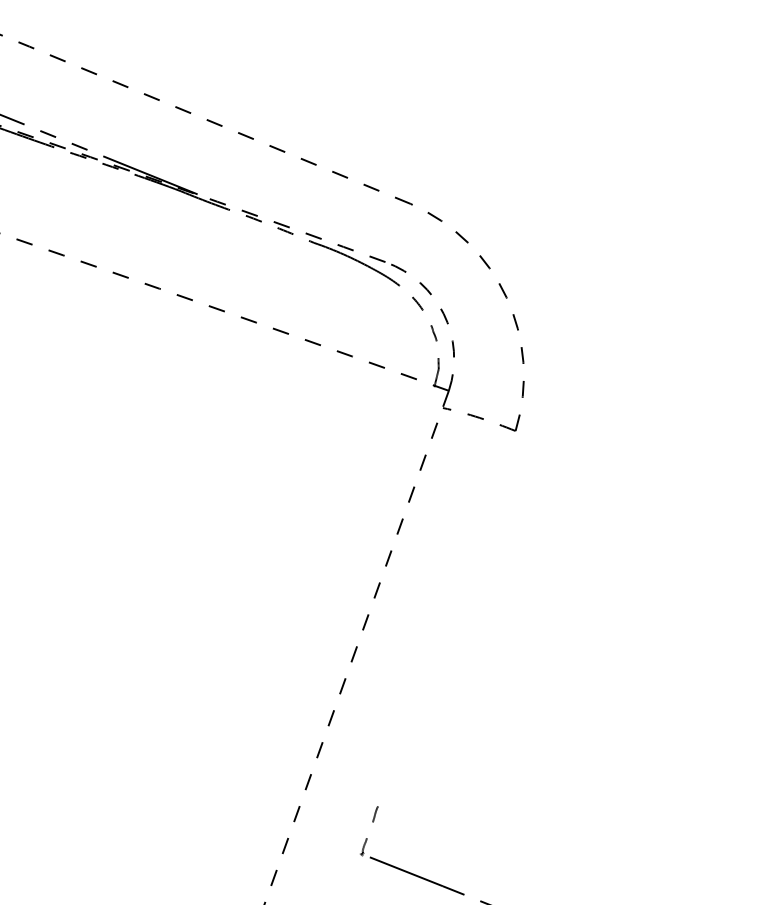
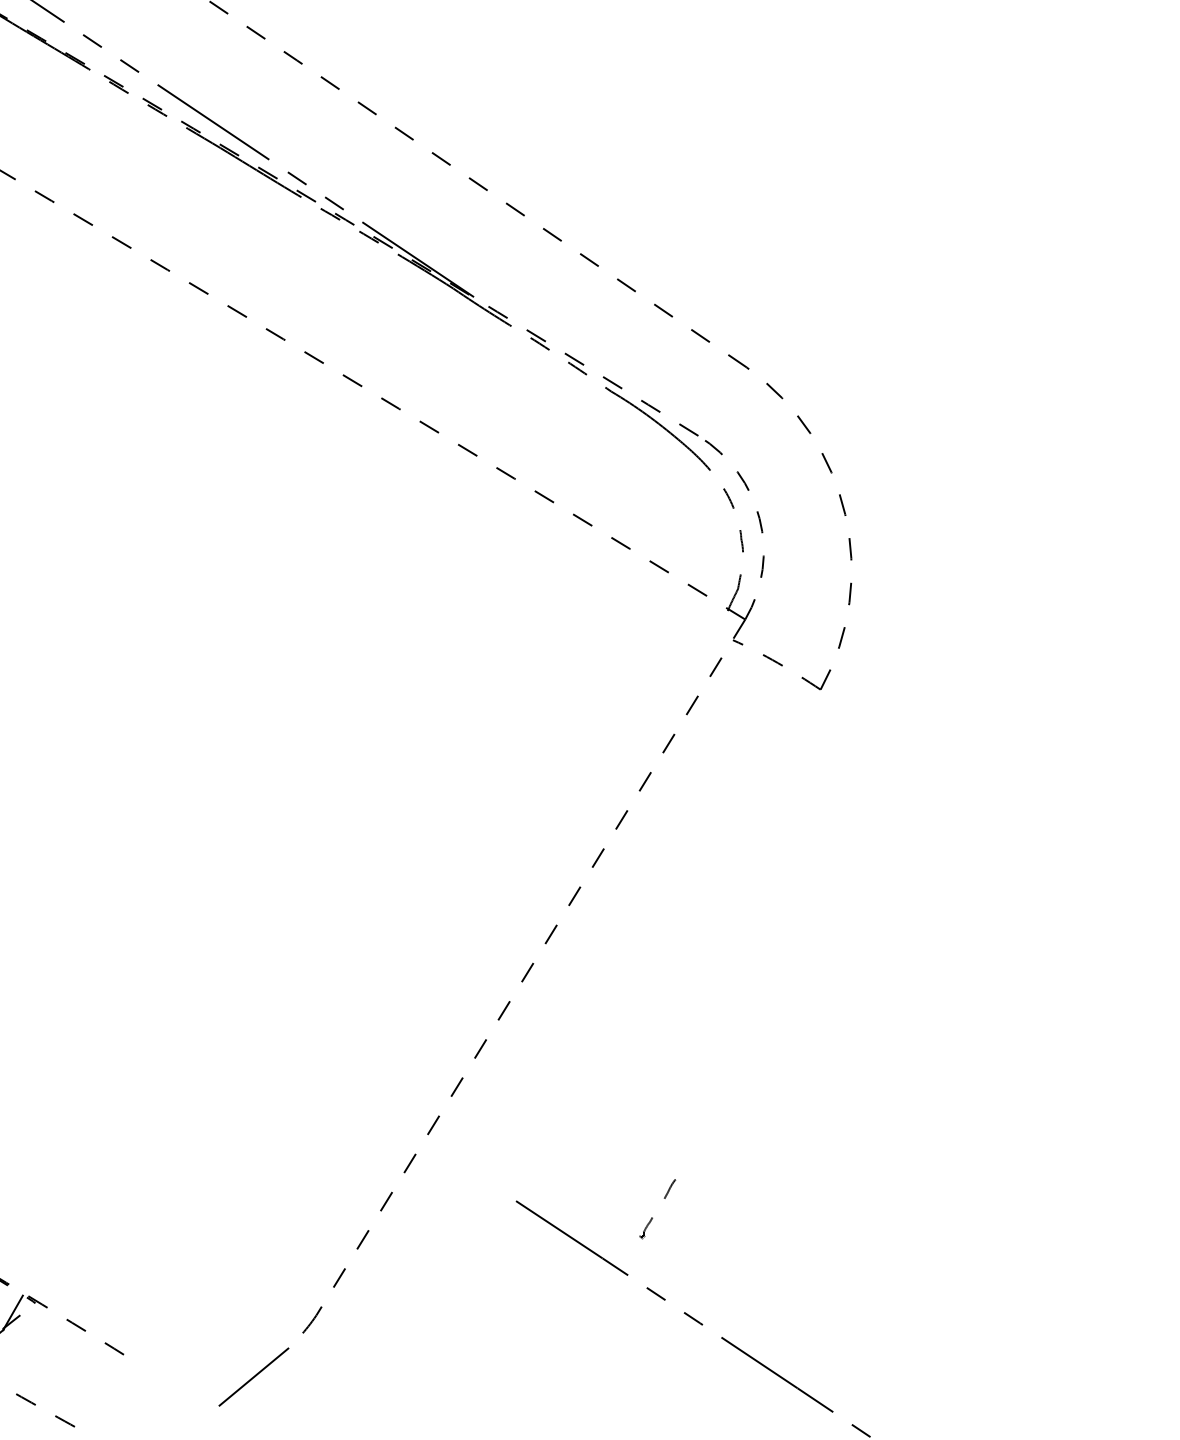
part: (366, 838) -> (652, 1217), moved

